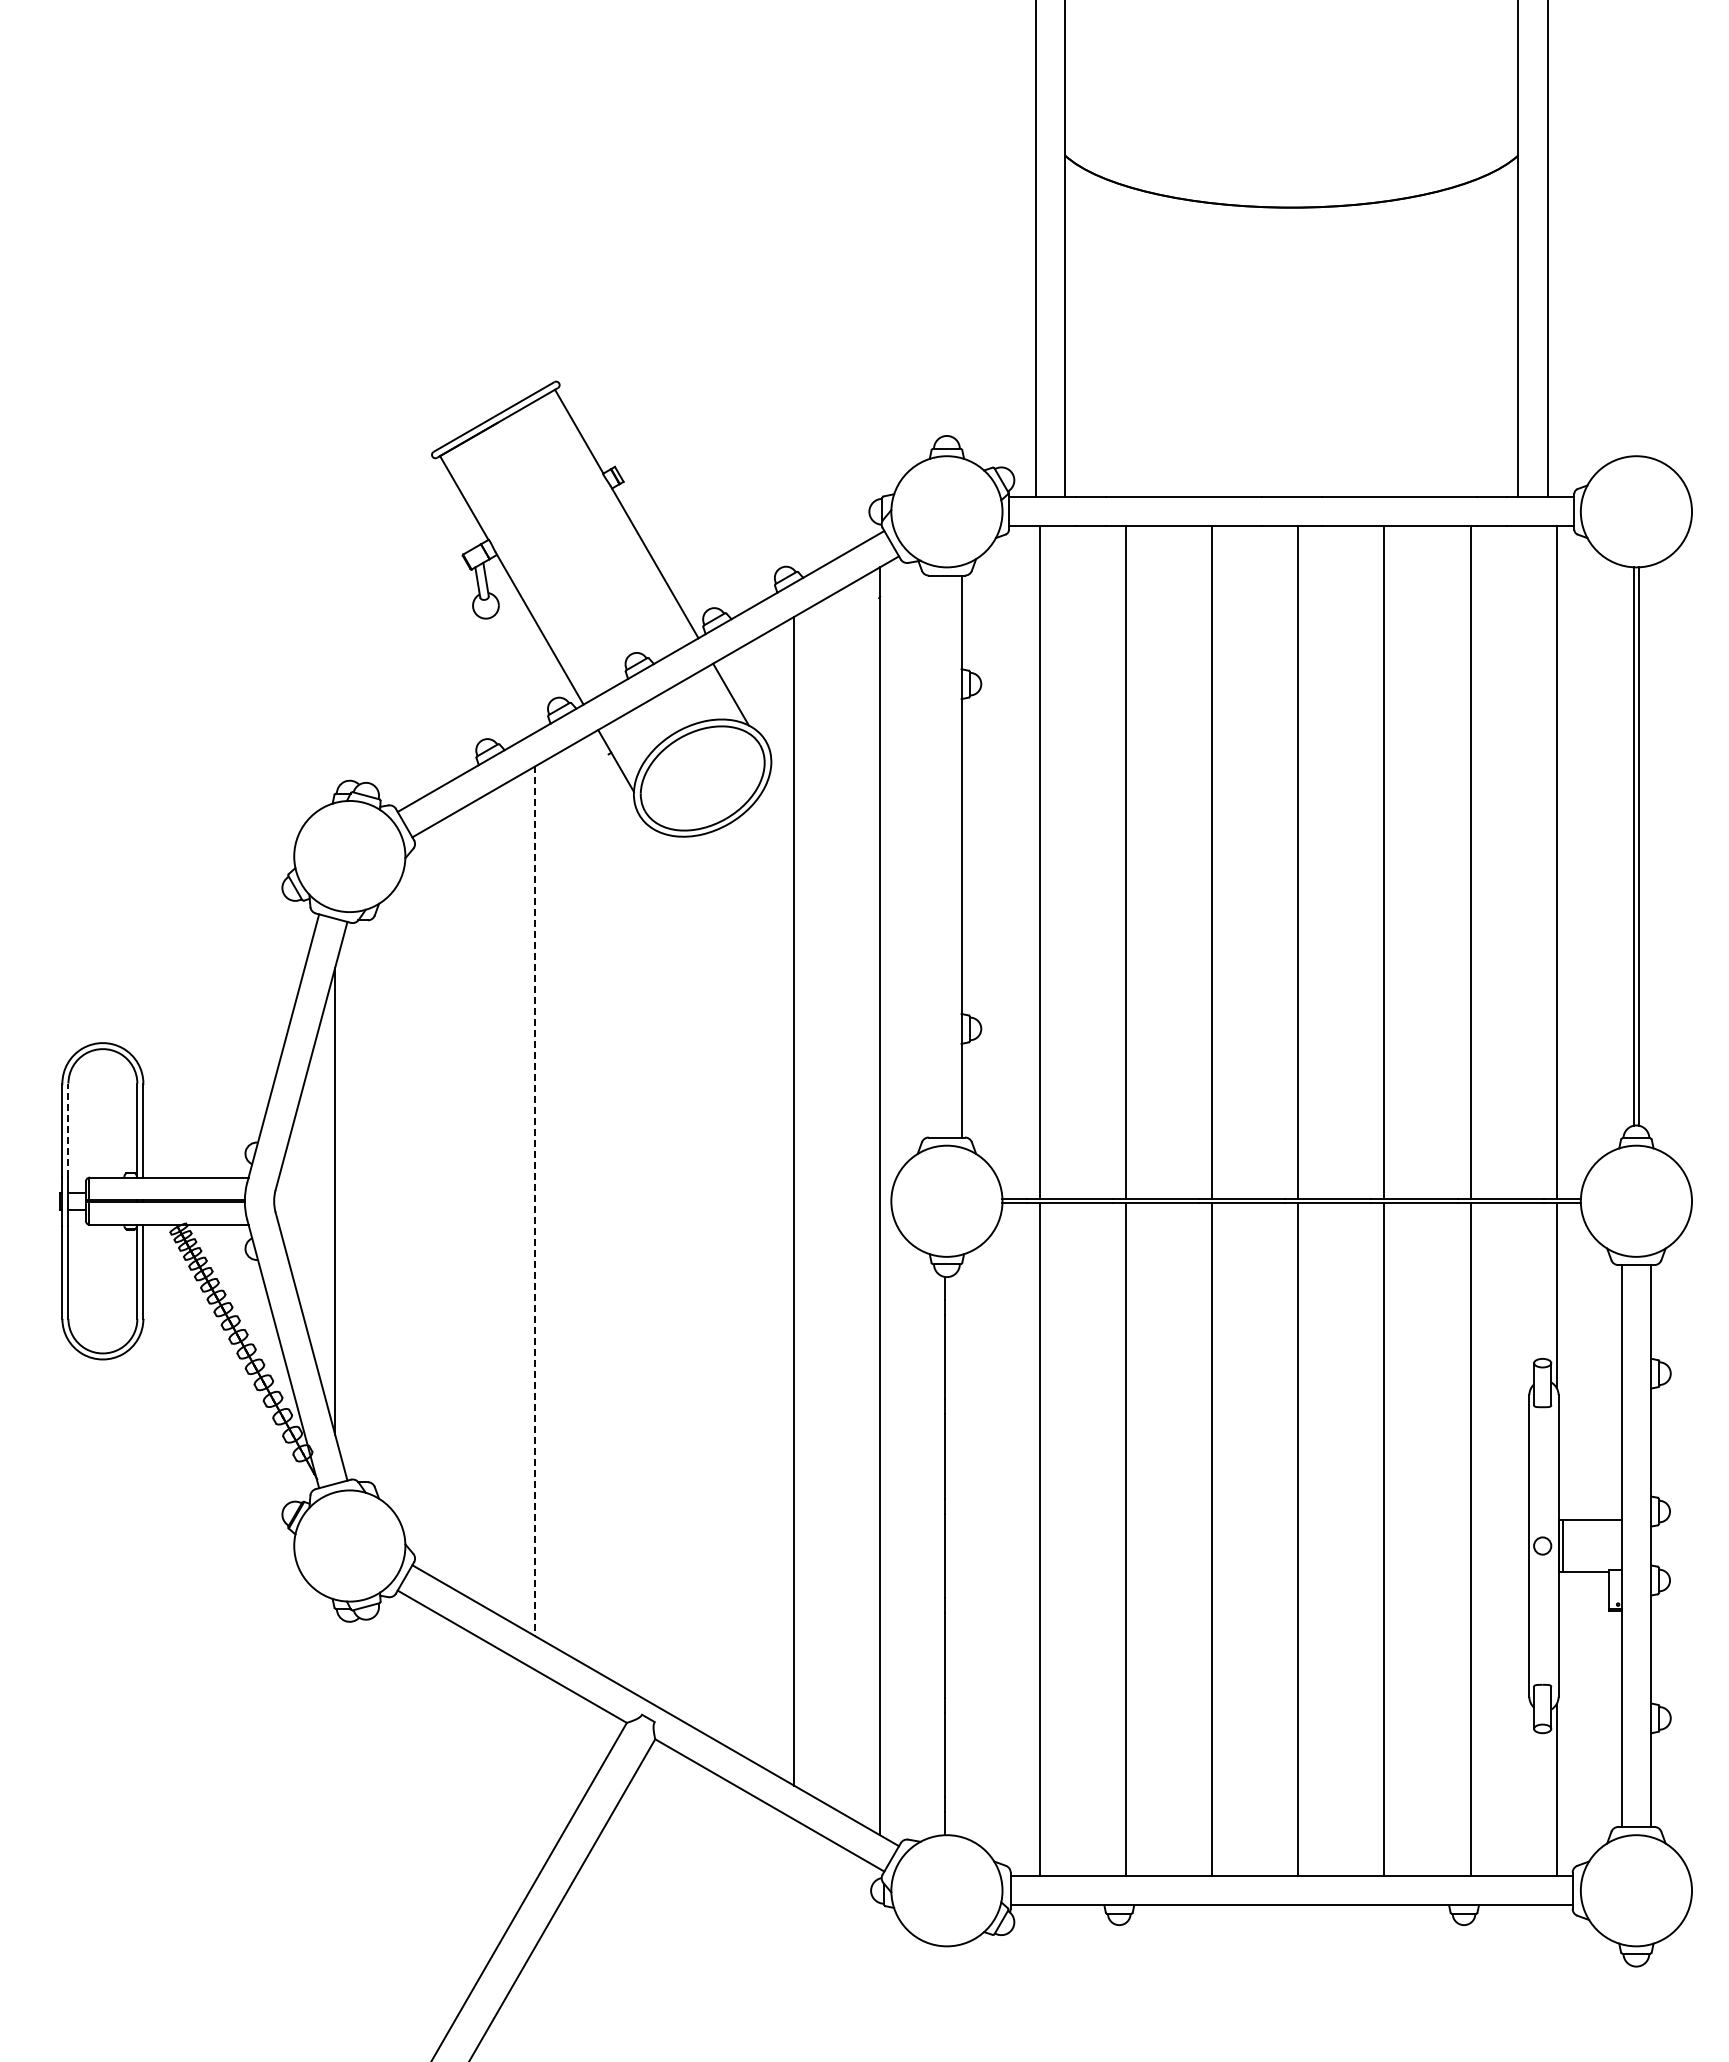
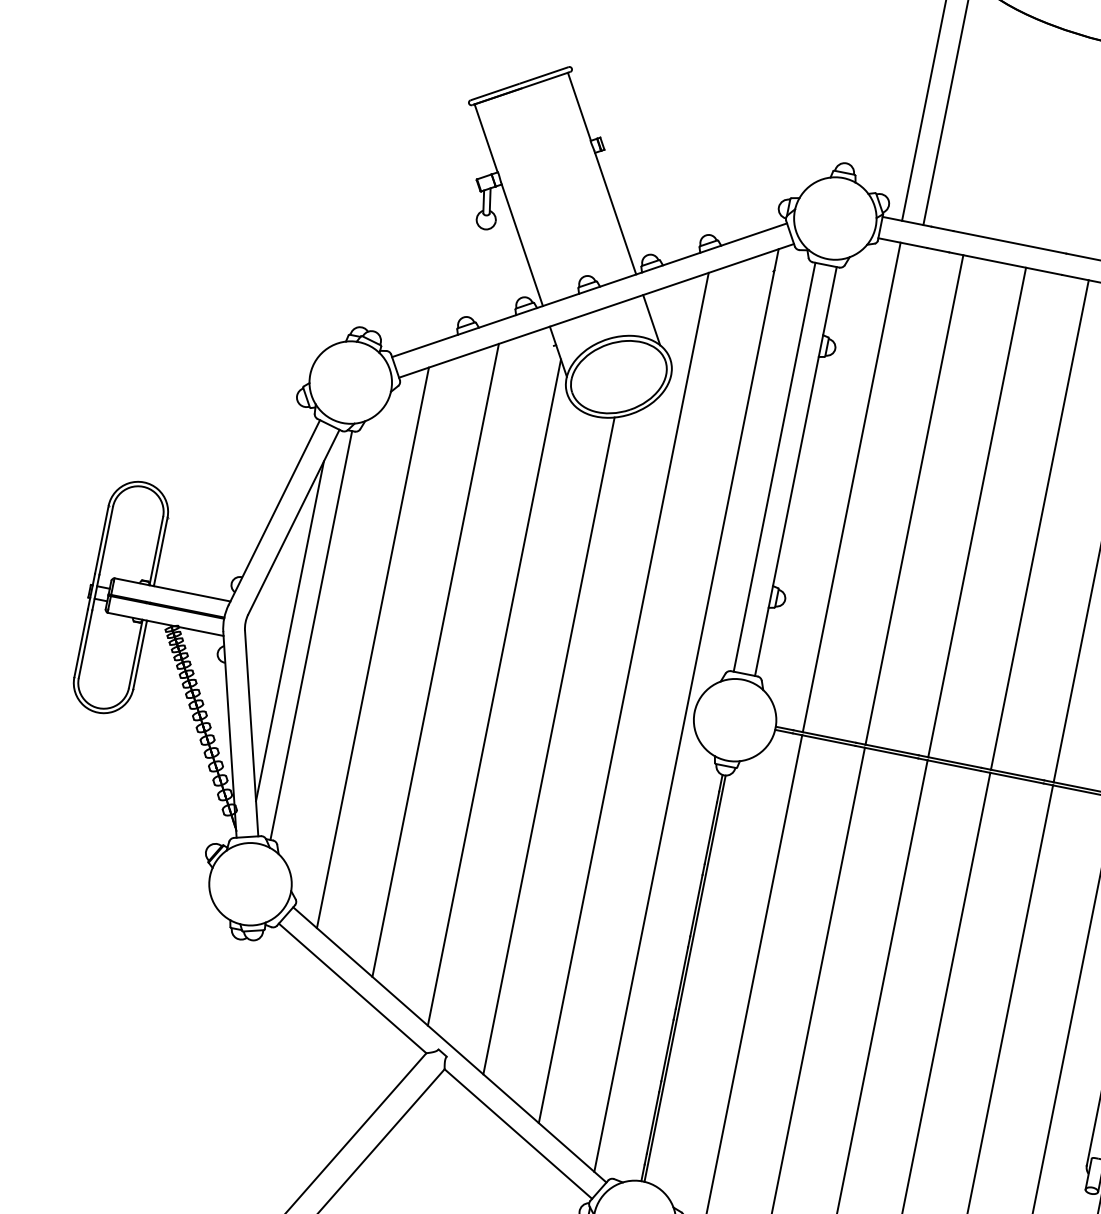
line: (932, 856) -> (774, 467), added
line: (68, 1130) -> (106, 541), dashed -> solid
line: (364, 1201) -> (311, 635), added
line: (449, 1201) -> (373, 648), added
line: (535, 1201) -> (435, 660), dashed -> solid
line: (621, 1228) -> (494, 692), added
line: (707, 1284) -> (548, 745), added
line: (949, 1555) -> (685, 978), added

